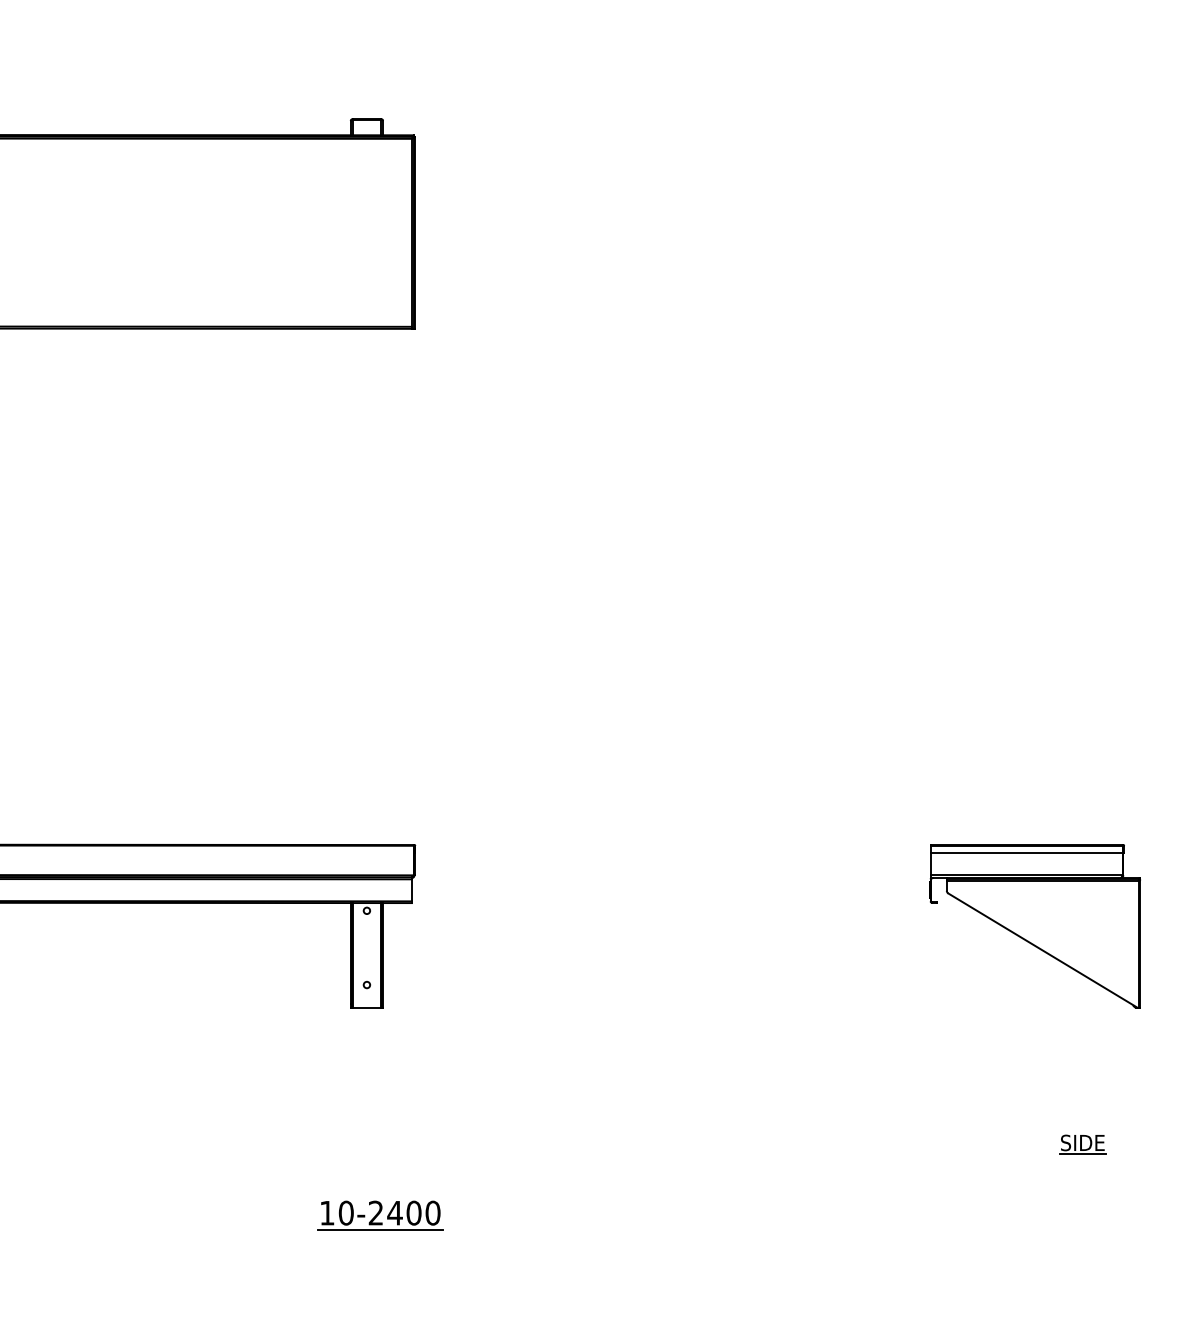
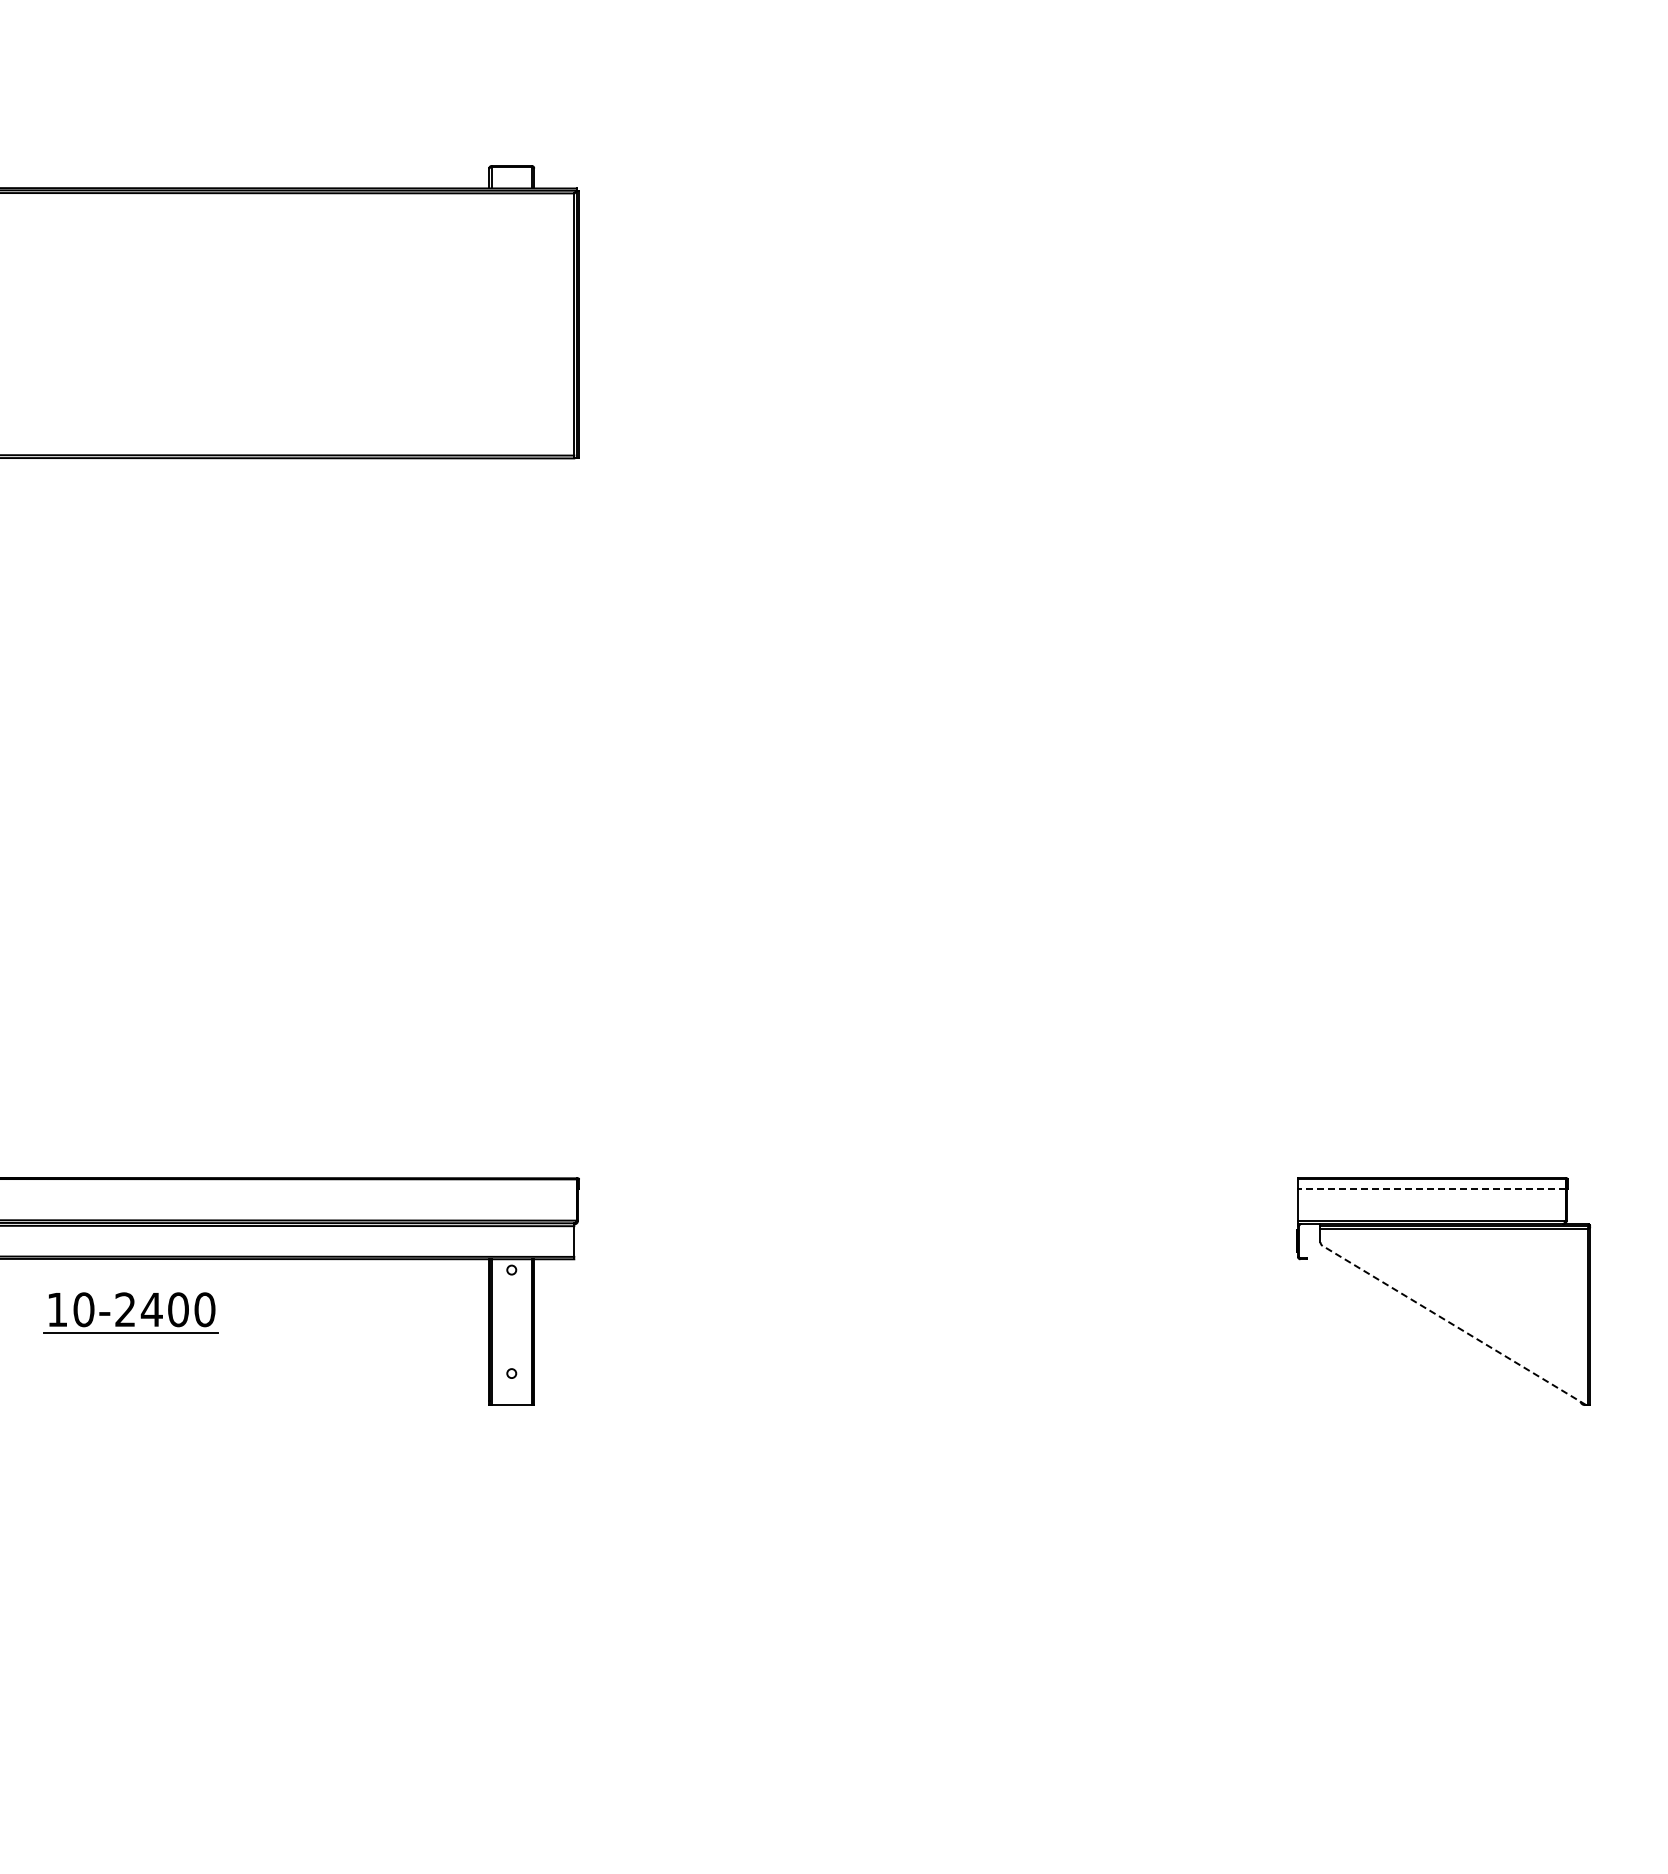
line: (1026, 853) -> (1431, 1189), solid -> dashed
line: (1042, 950) -> (1454, 1325), solid -> dashed
part: (1083, 1144) -> (1510, 1596), removed
part: (379, 1215) -> (130, 1312), moved

